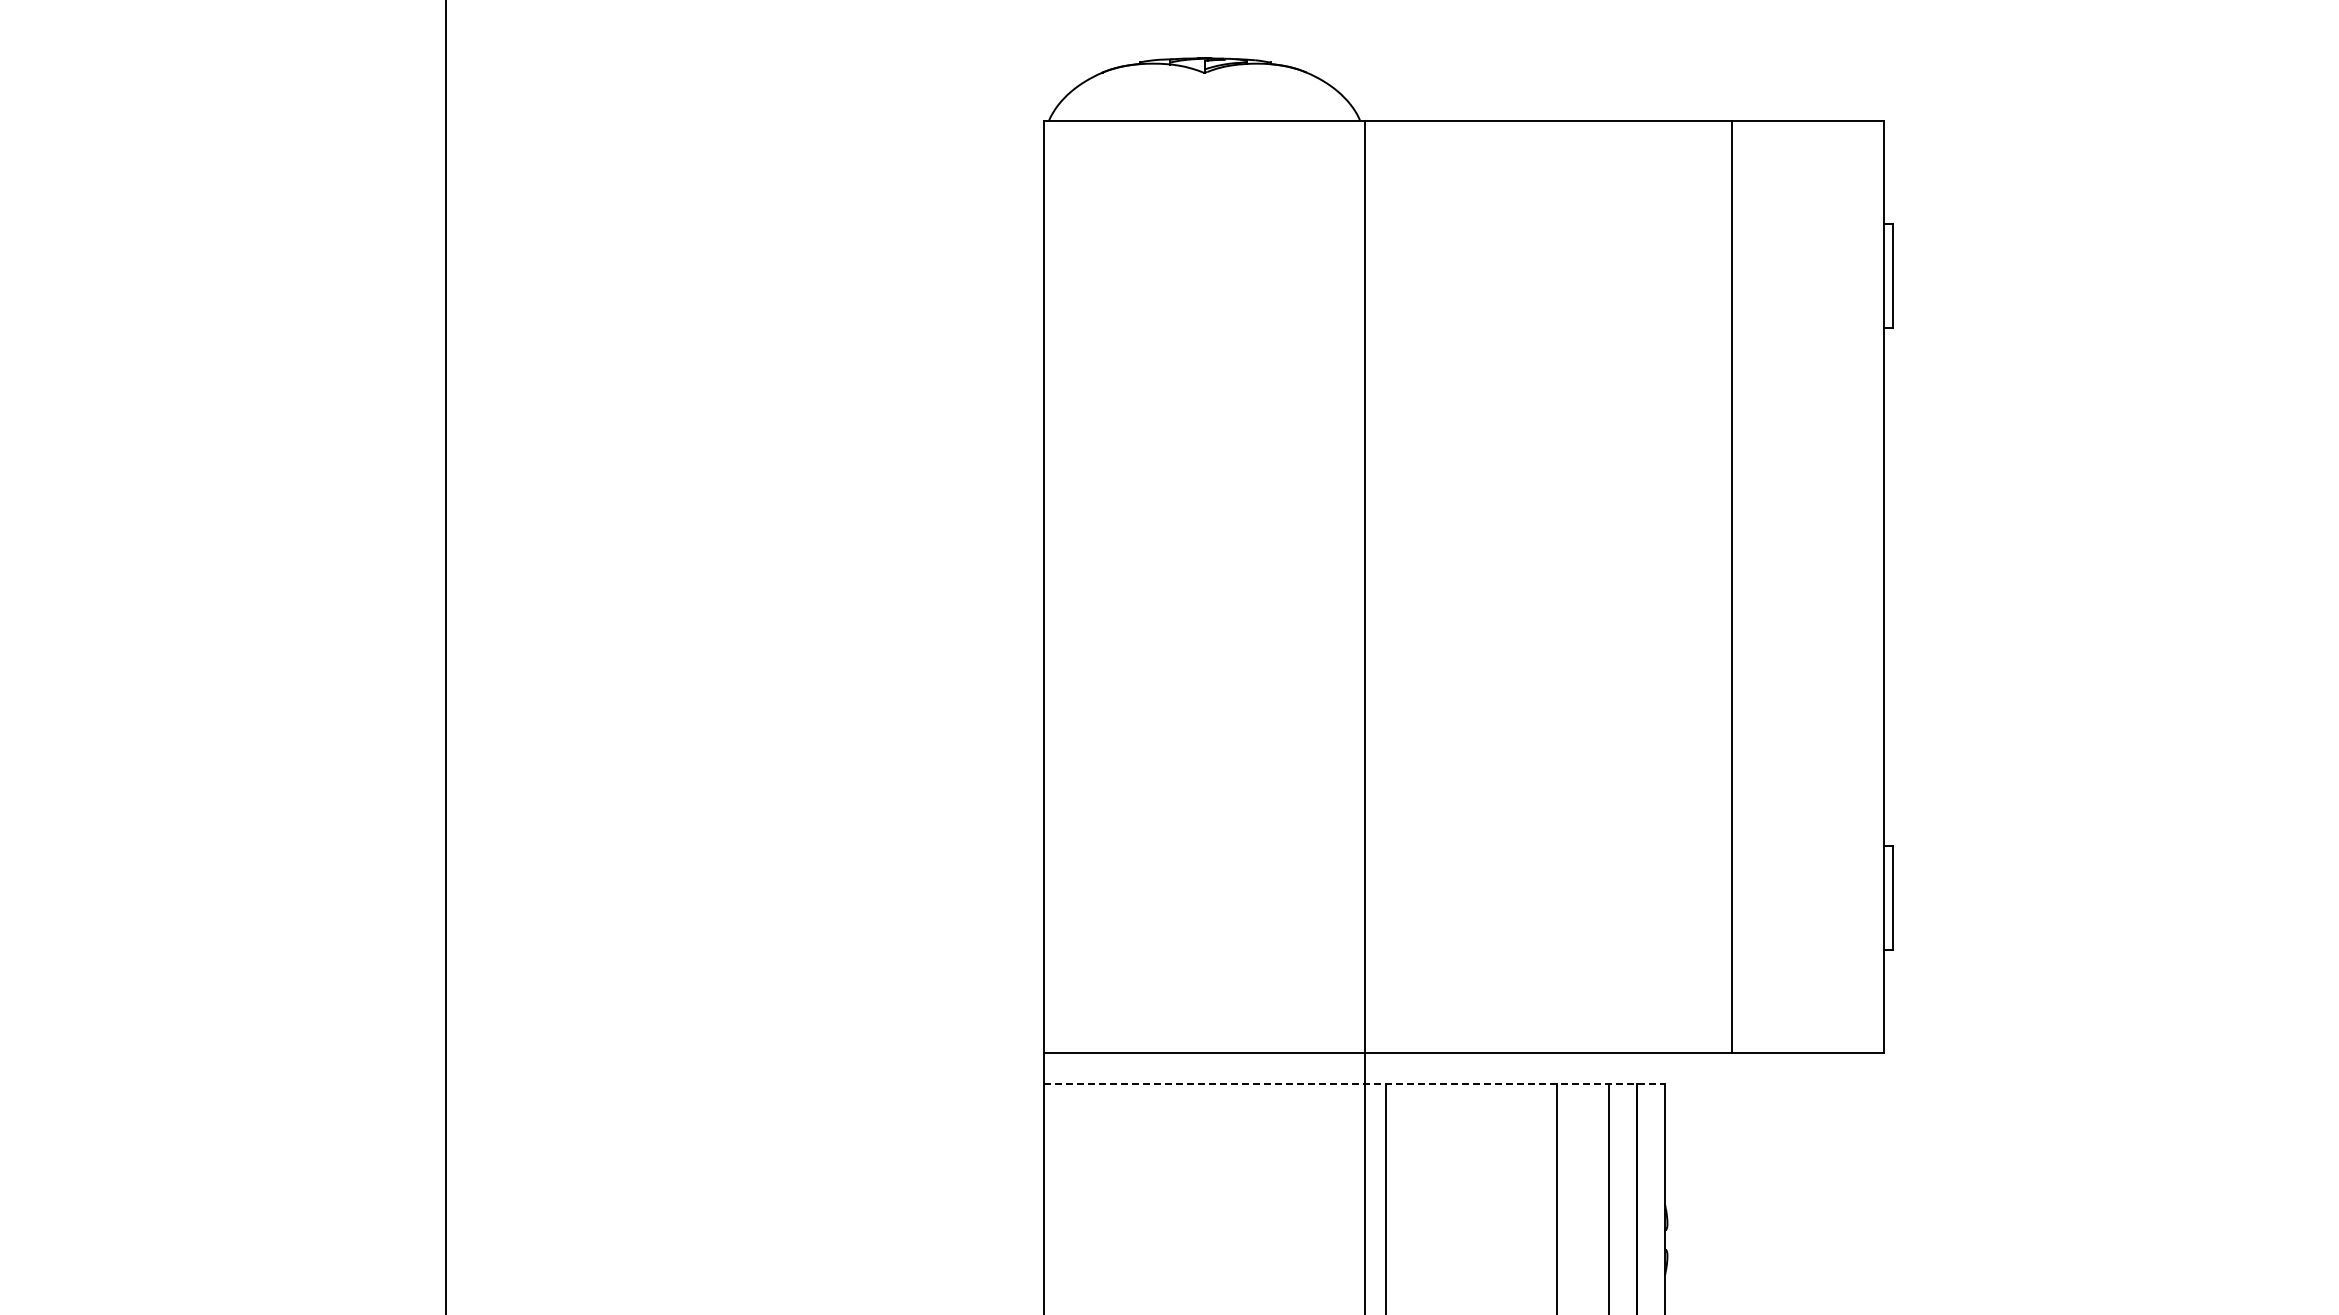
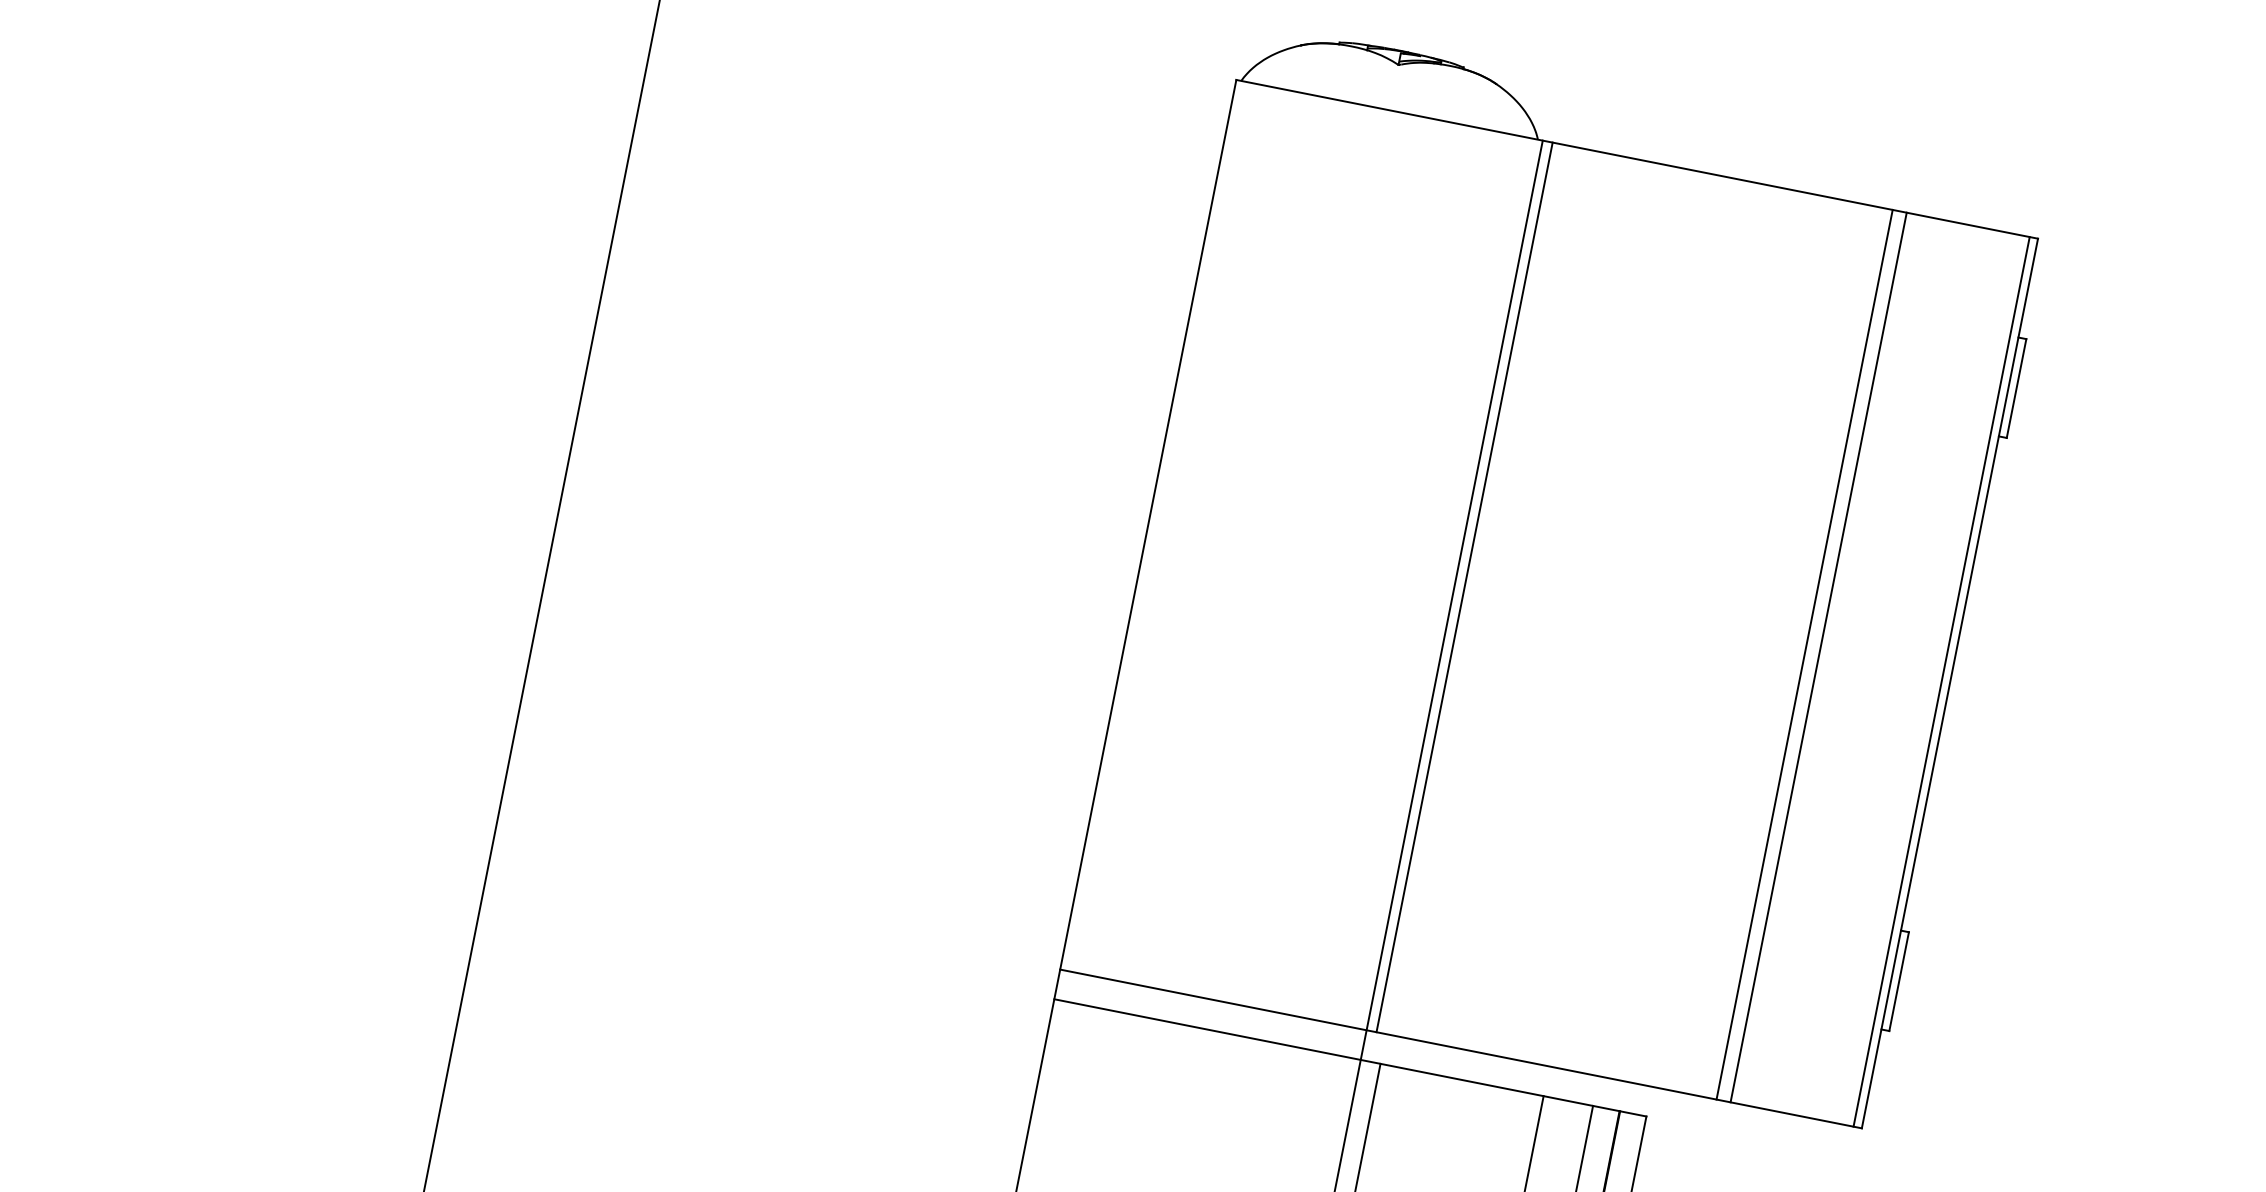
line: (1375, 586) -> (1464, 586), added
line: (1746, 586) -> (1818, 657), added
line: (1875, 586) -> (1941, 681), added
line: (1354, 1084) -> (1350, 1057), dashed -> solid

